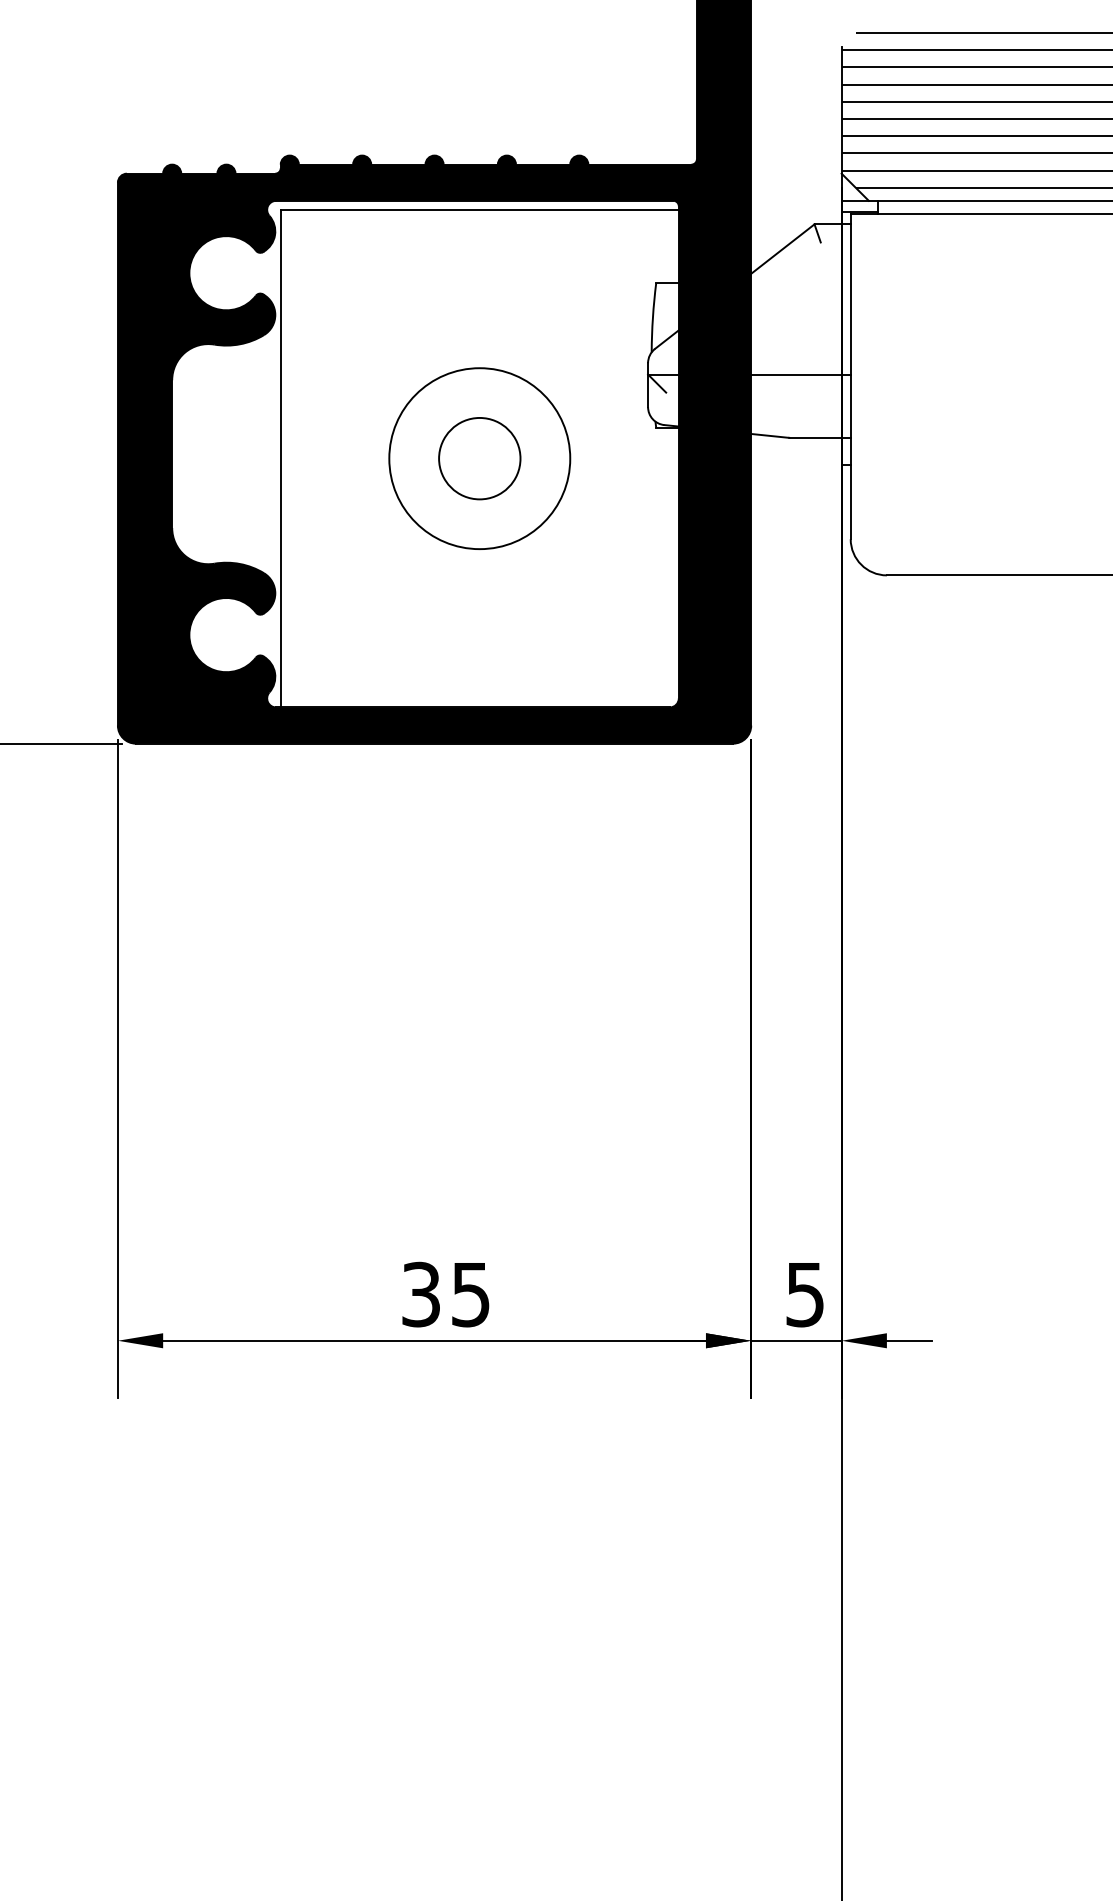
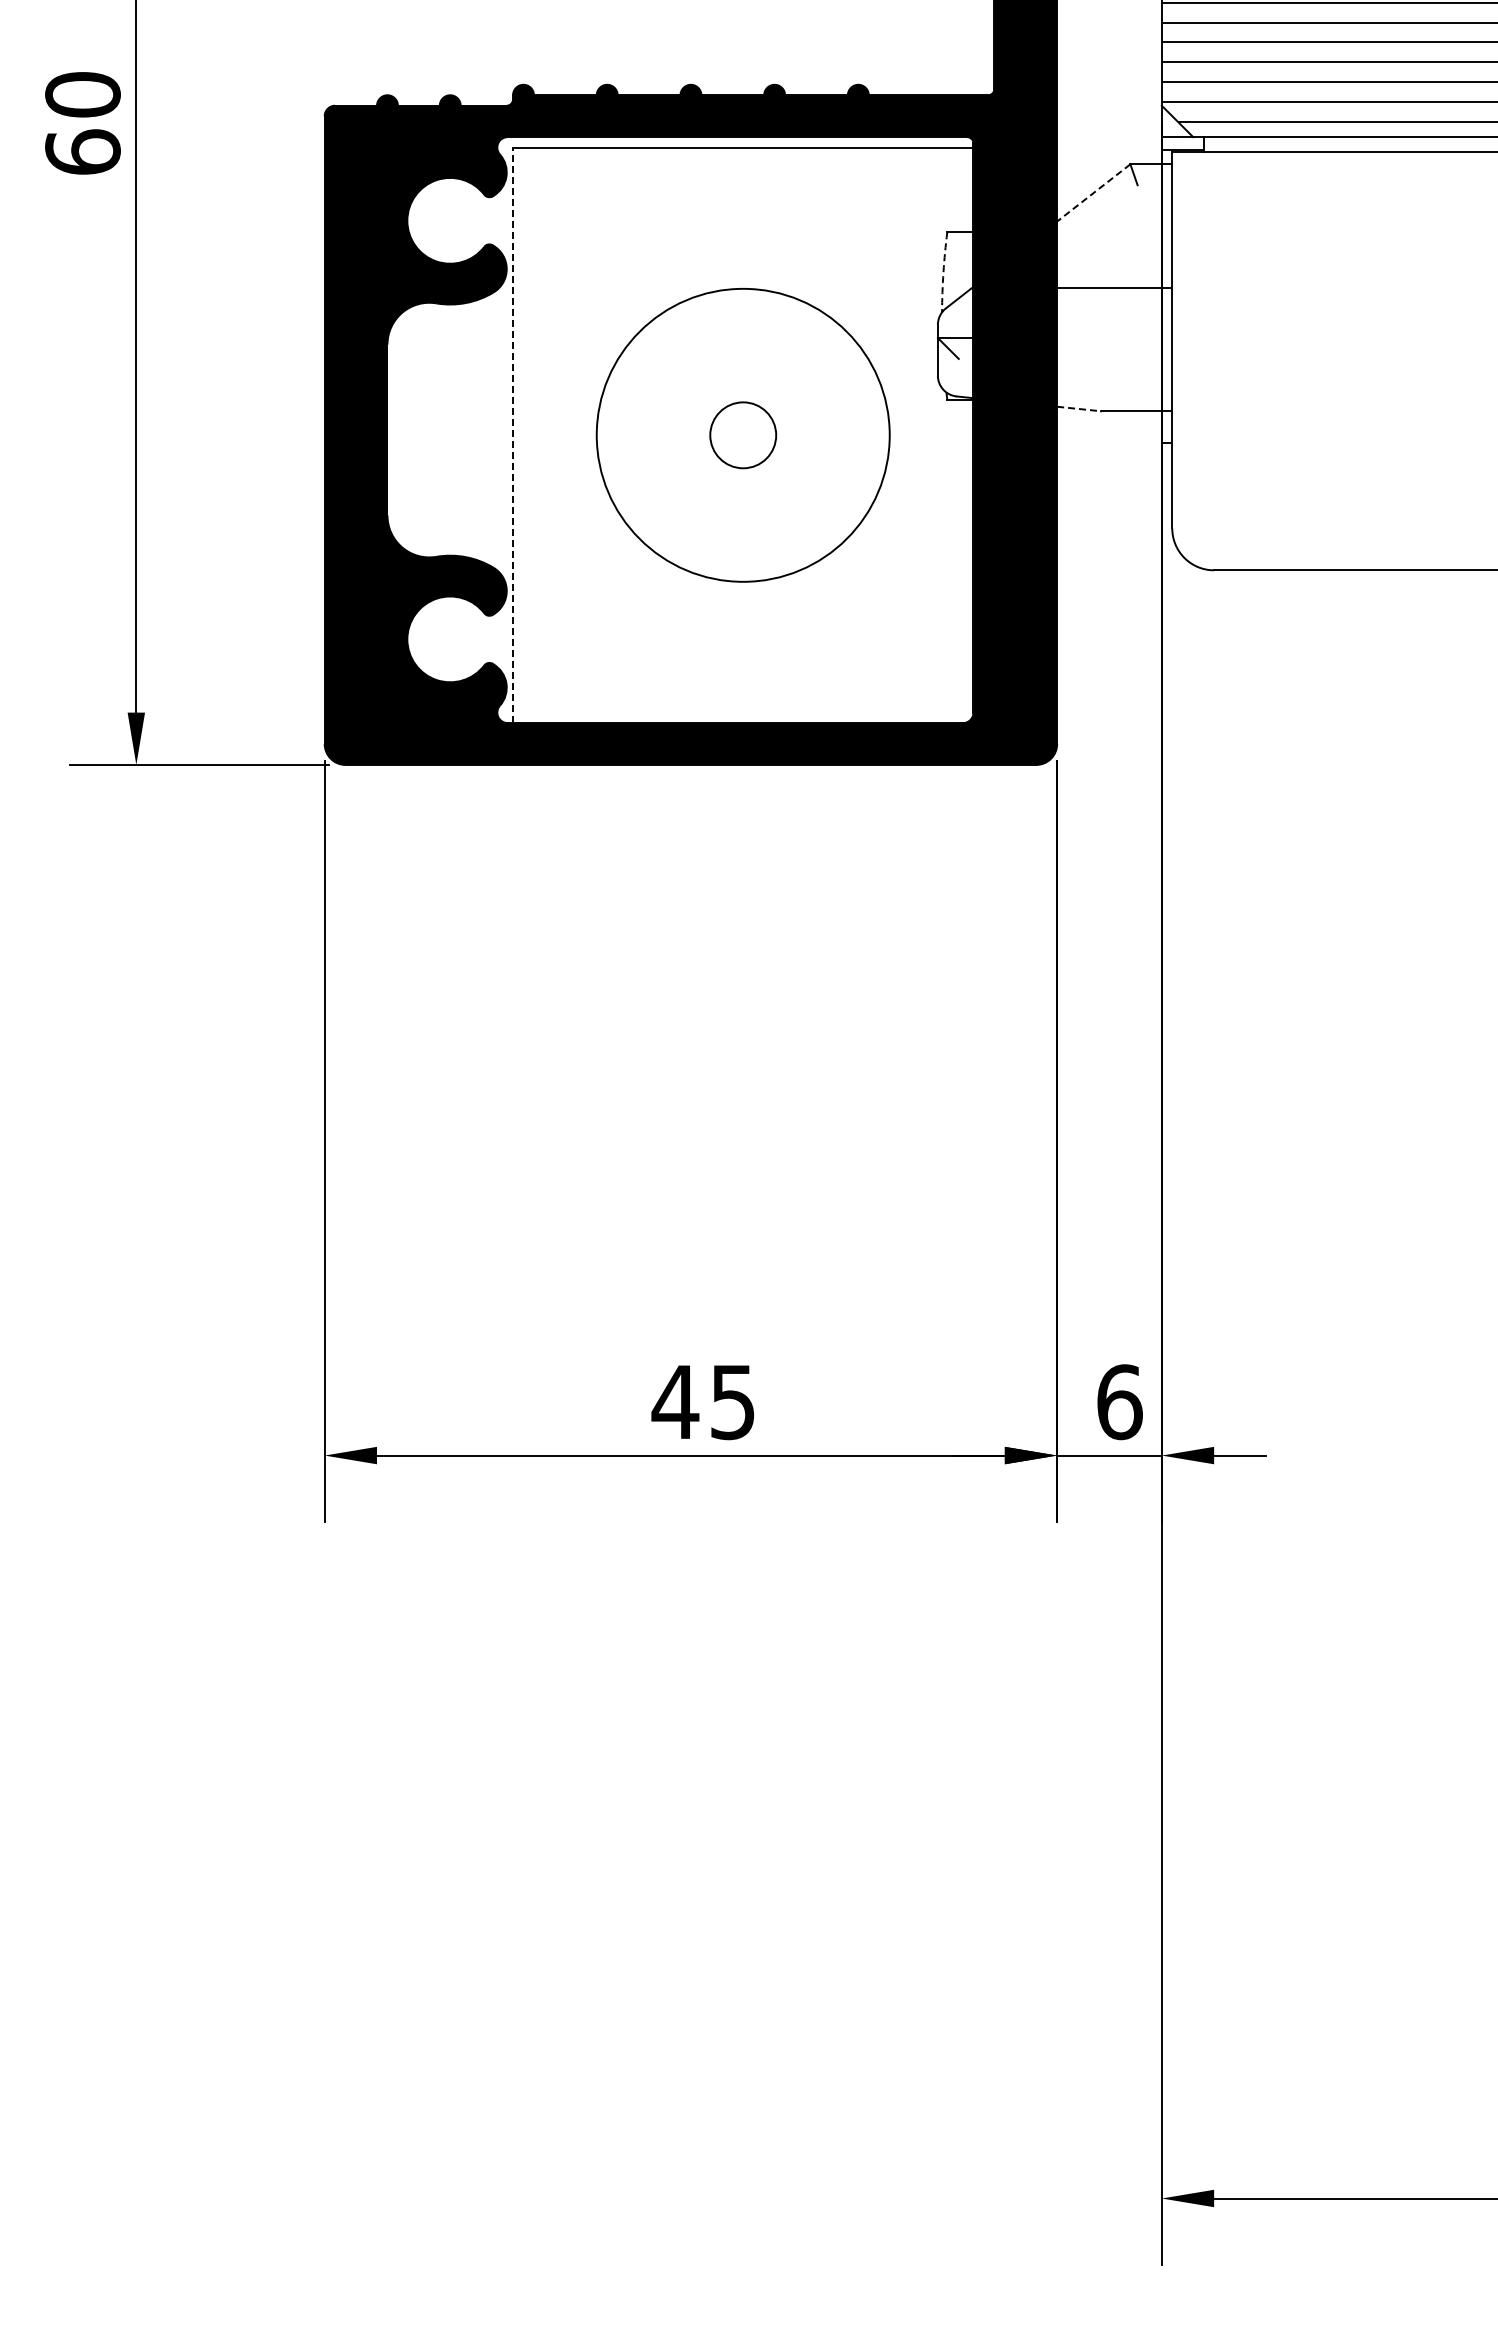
line: (782, 249) -> (1093, 193), solid -> dashed
arc: (652, 317) -> (943, 272), solid -> dashed
line: (800, 374) -> (1114, 288), moved
line: (769, 435) -> (1078, 408), solid -> dashed
circle: (479, 457) -> (742, 434), size x1.4
line: (281, 458) -> (513, 435), solid -> dashed
circle: (480, 458) -> (743, 435), size x0.7
text: (421, 1294) -> (675, 1402), 35 -> 45
text: (805, 1294) -> (1119, 1402), 5 -> 6

